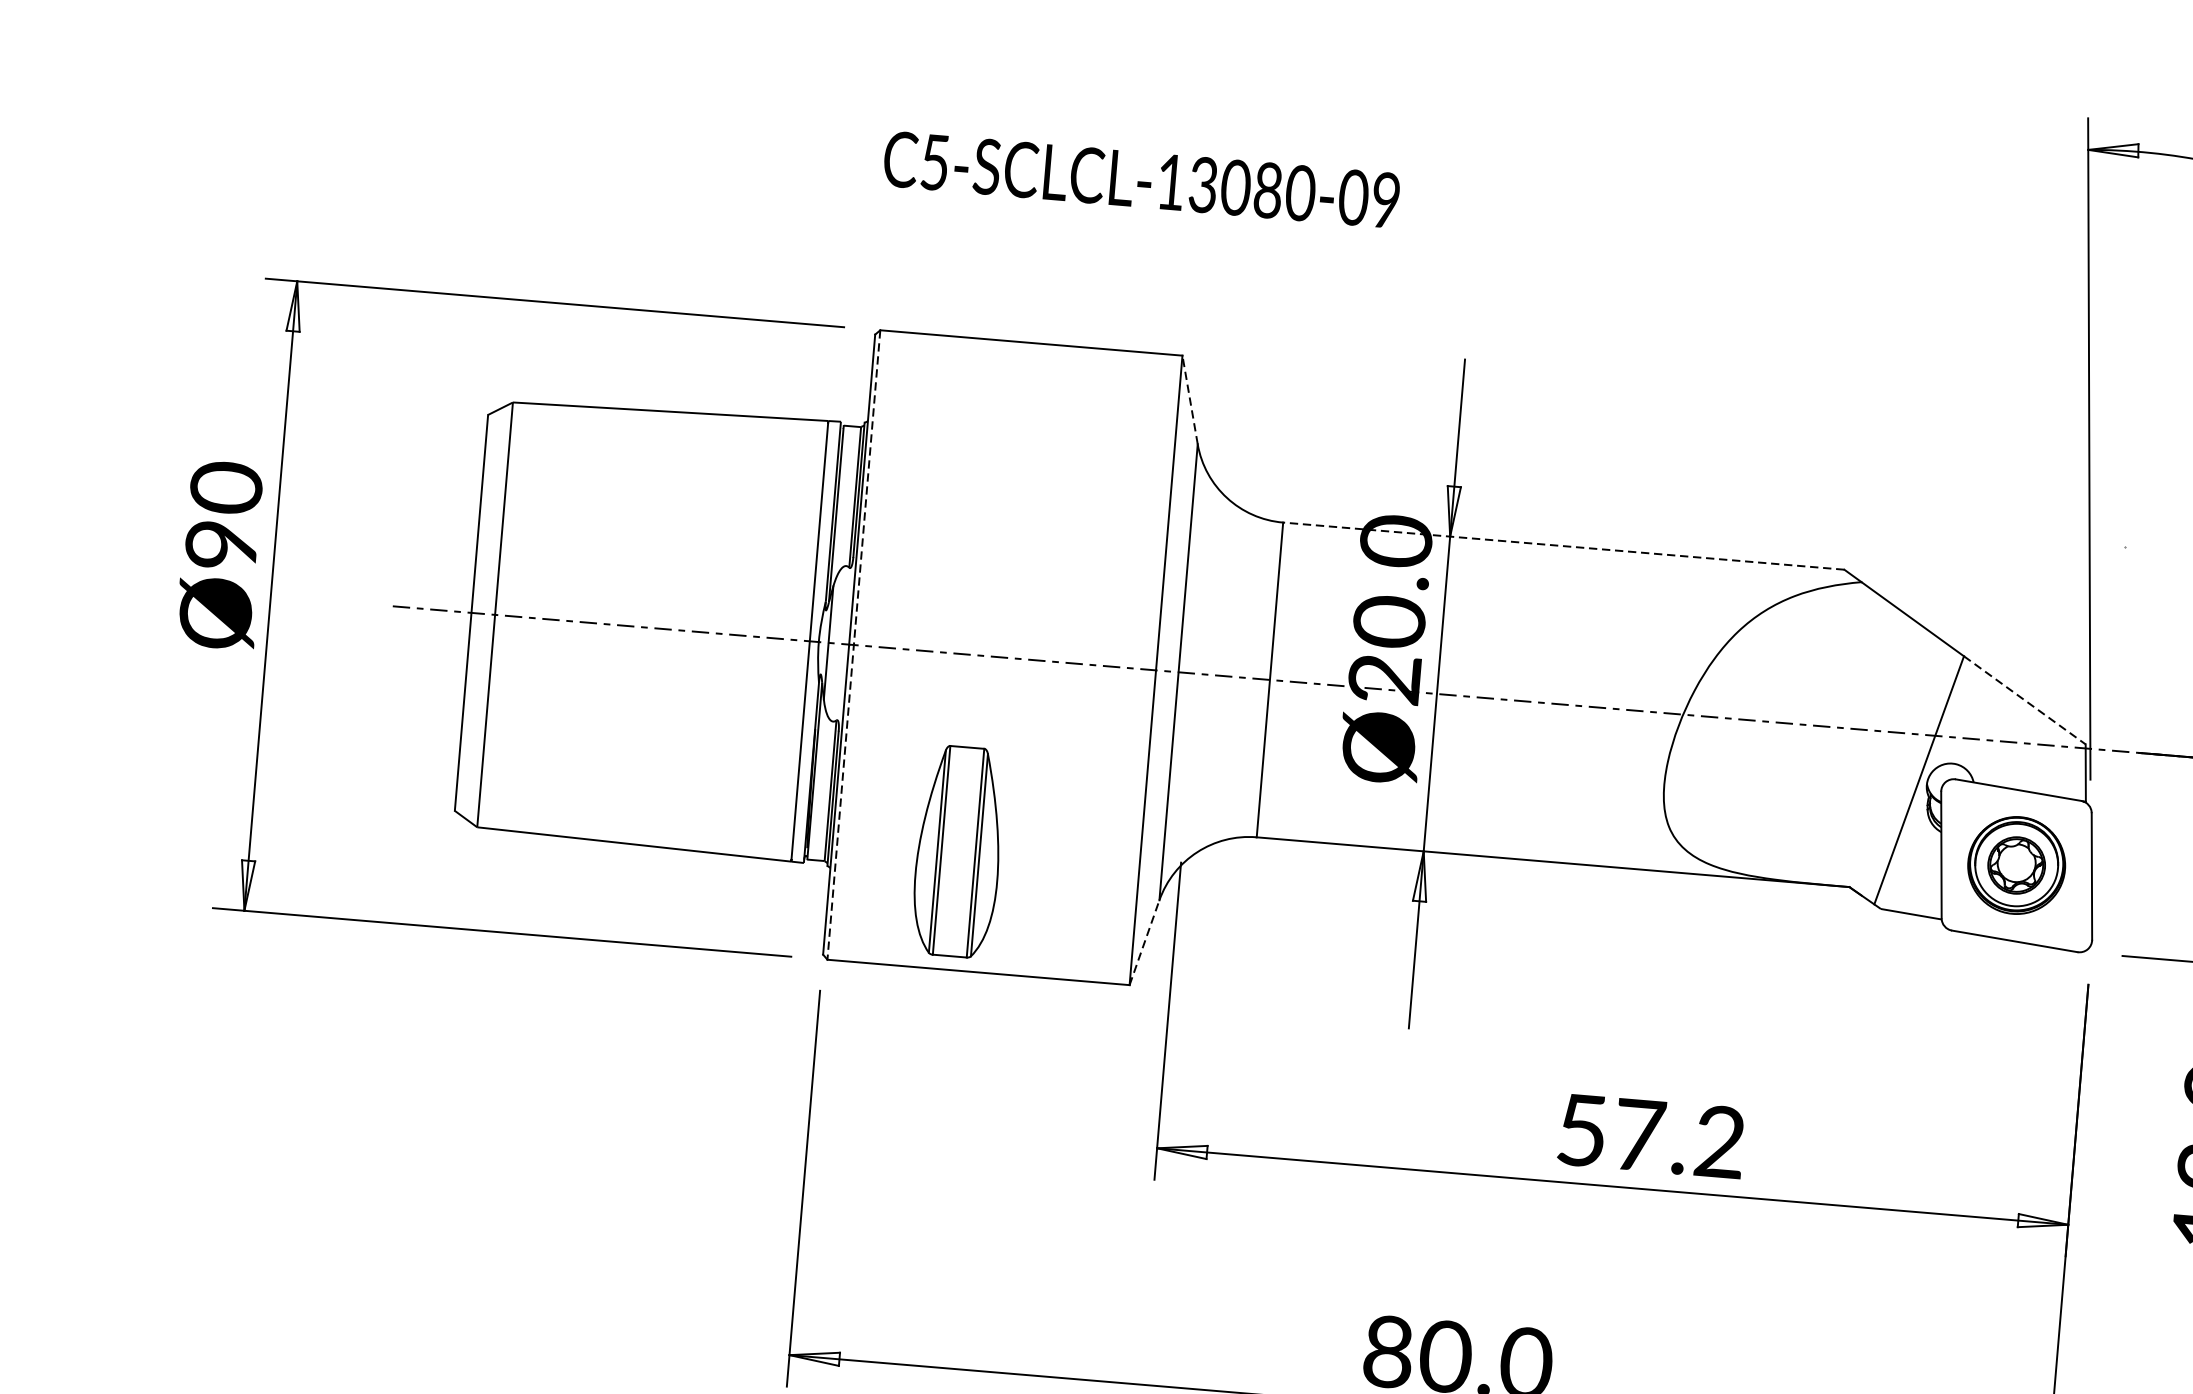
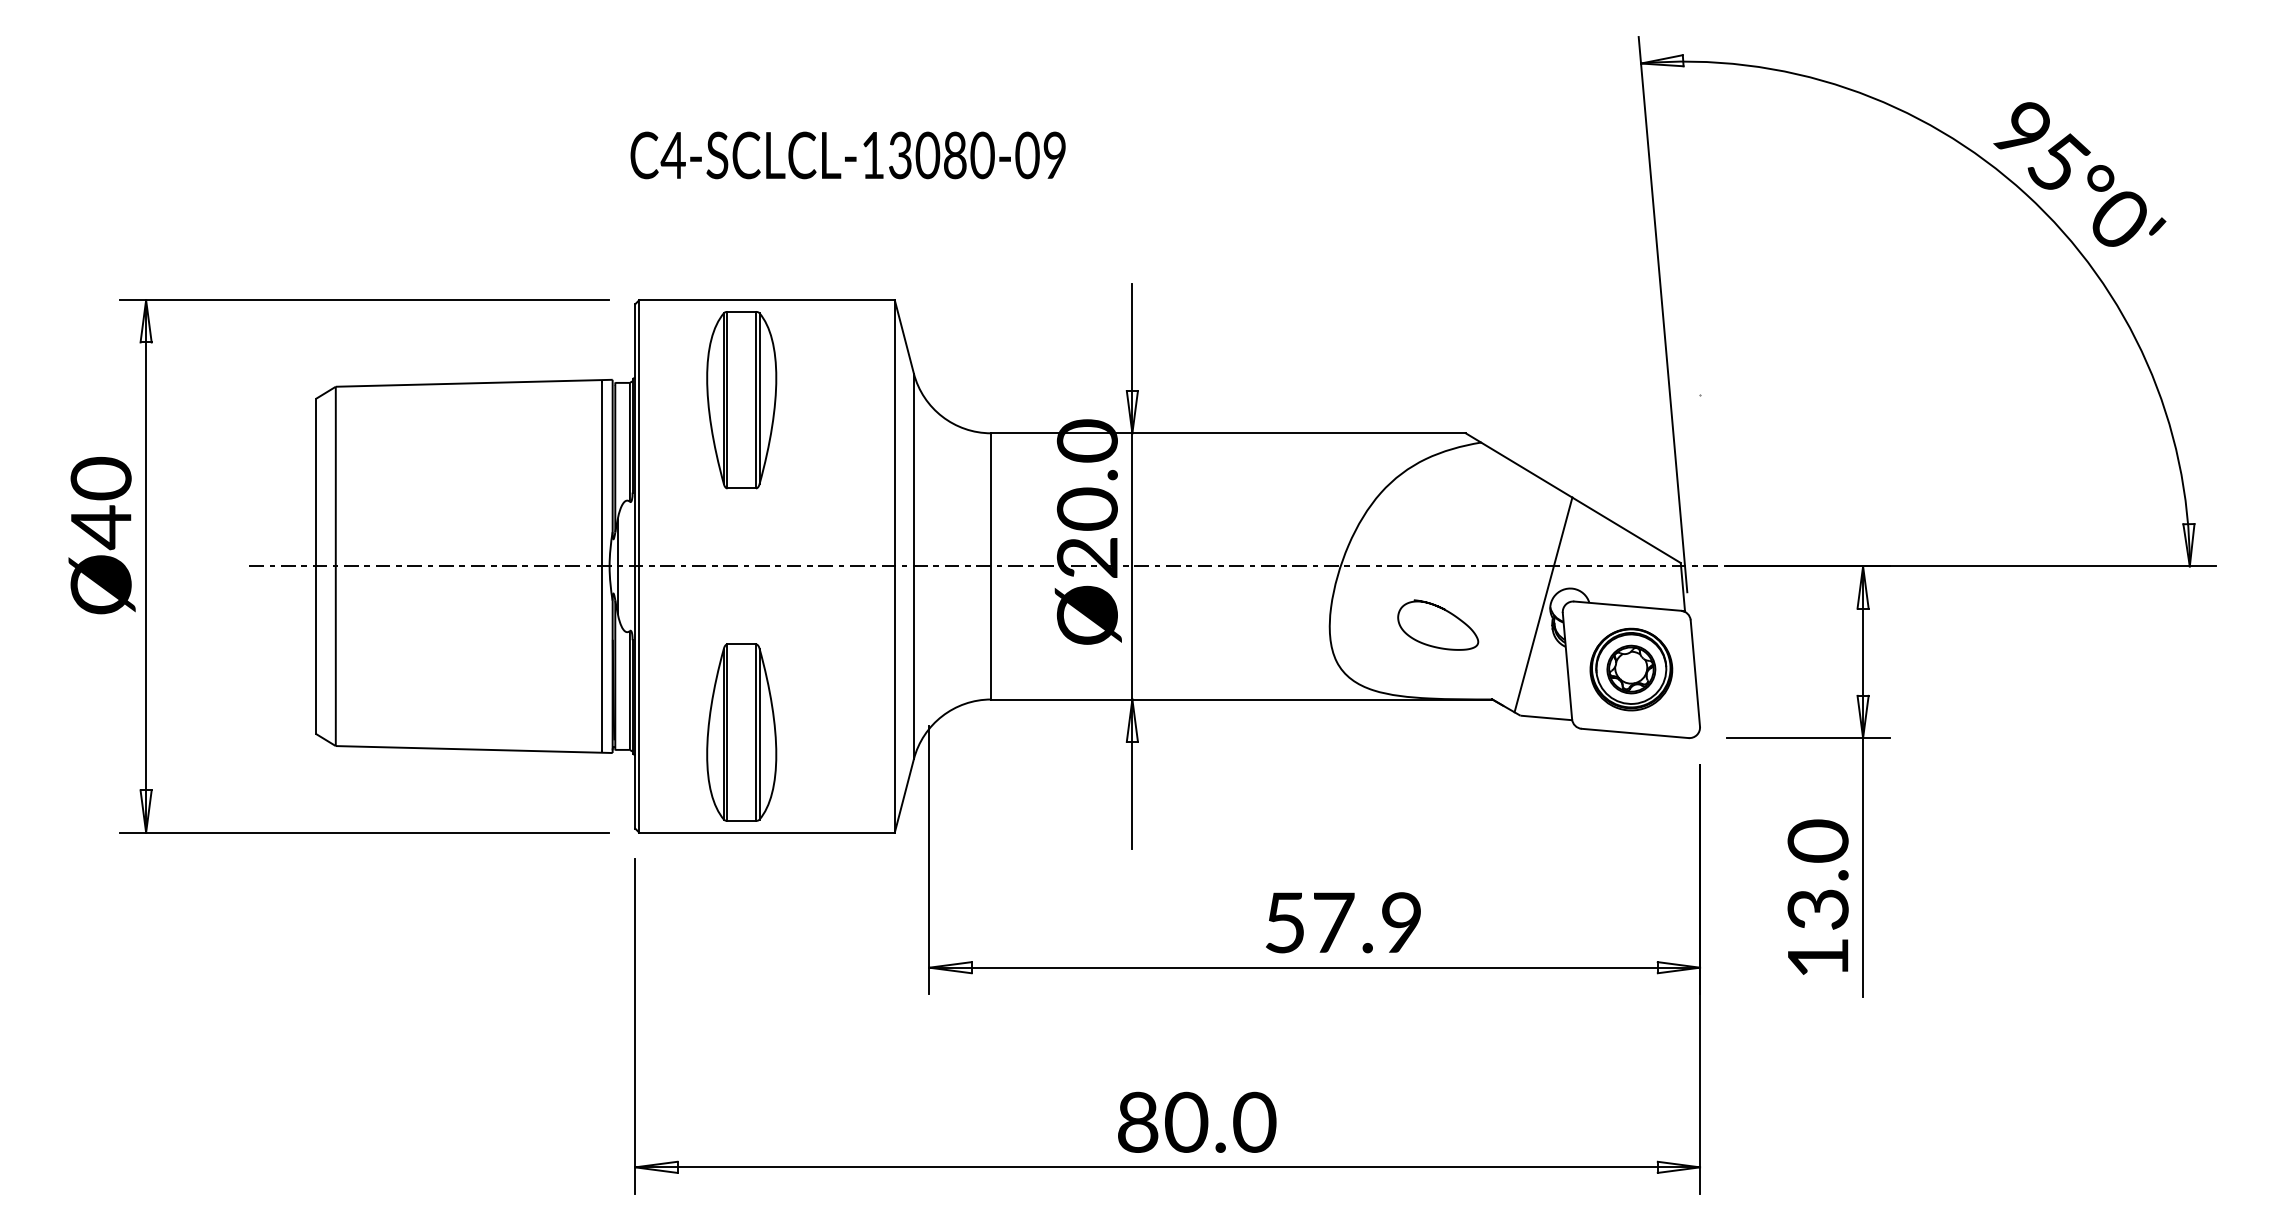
text: (933, 162) -> (672, 155), C5-SCLCL-13080-09 -> C4-SCLCL-13080-09
line: (1190, 399) -> (904, 336), dashed -> solid
part: (991, 459) -> (741, 400), added
text: (220, 545) -> (100, 527), Ø90 -> Ø40
line: (1562, 546) -> (1227, 433), dashed -> solid
line: (854, 645) -> (639, 566), dashed -> solid
line: (2025, 700) -> (1627, 530), dashed -> solid
curve: (1802, 778) -> (1445, 611), added
line: (1144, 942) -> (904, 795), dashed -> solid
text: (1719, 1141) -> (1401, 922), 57.2 -> 57.9

